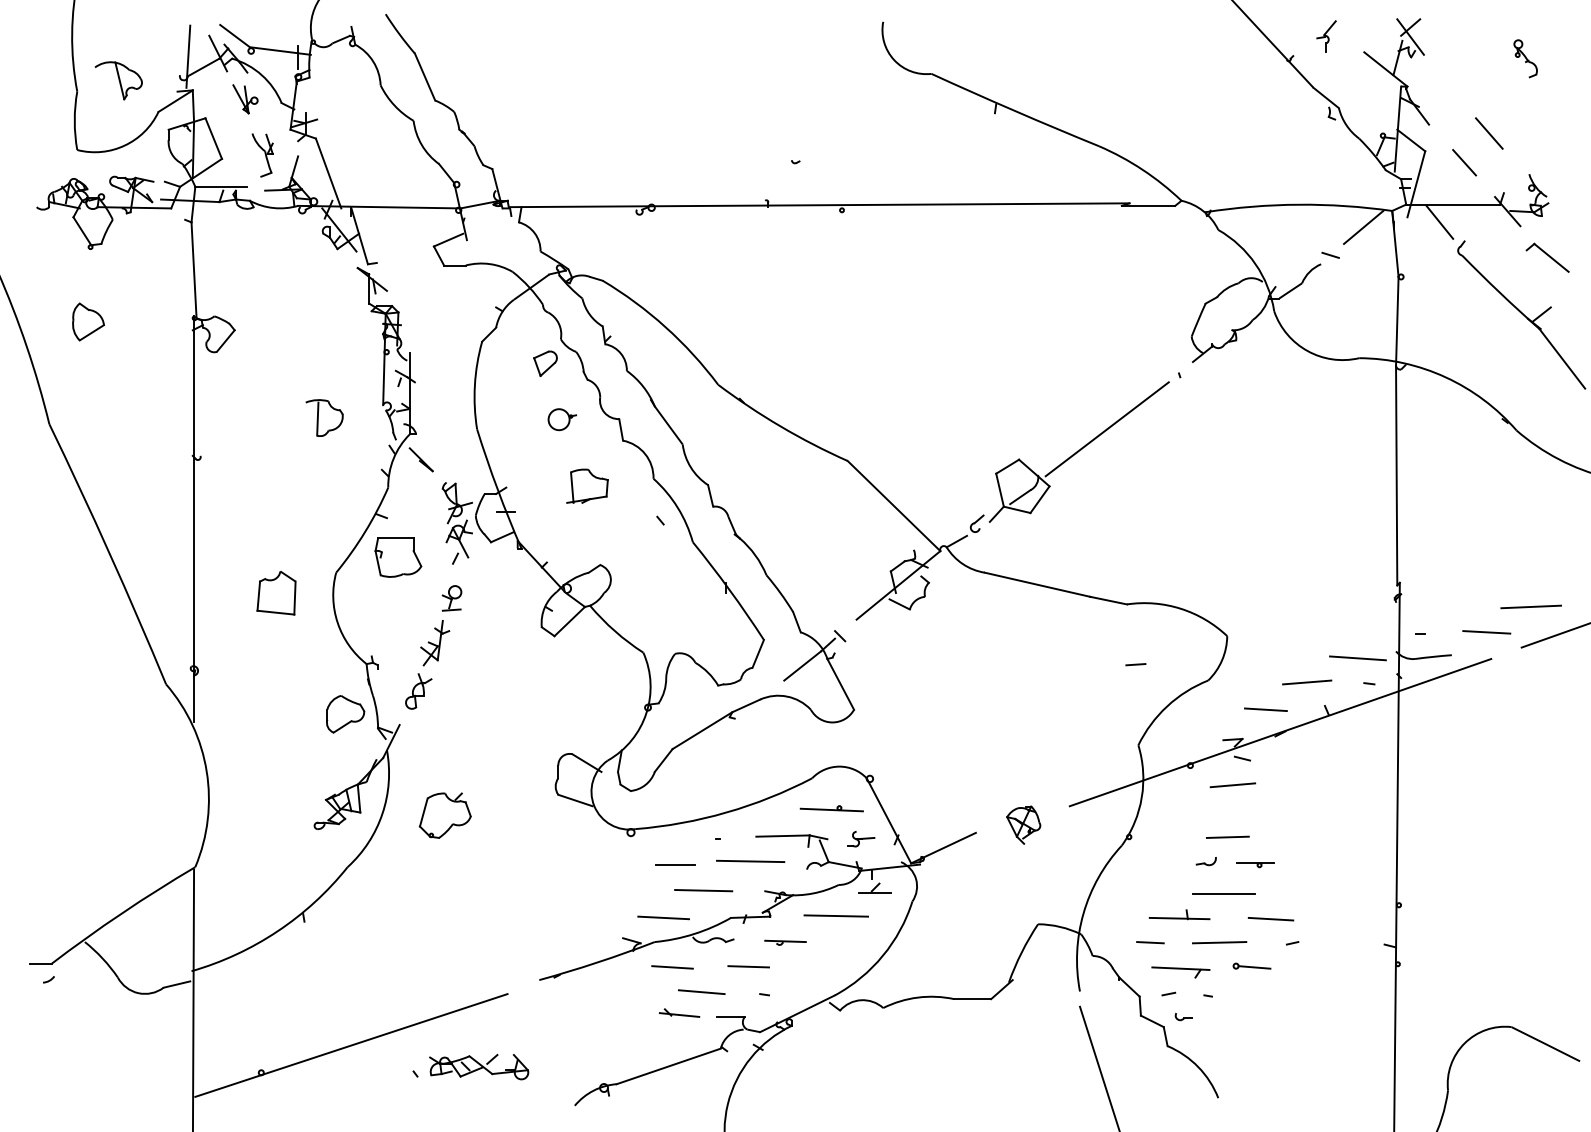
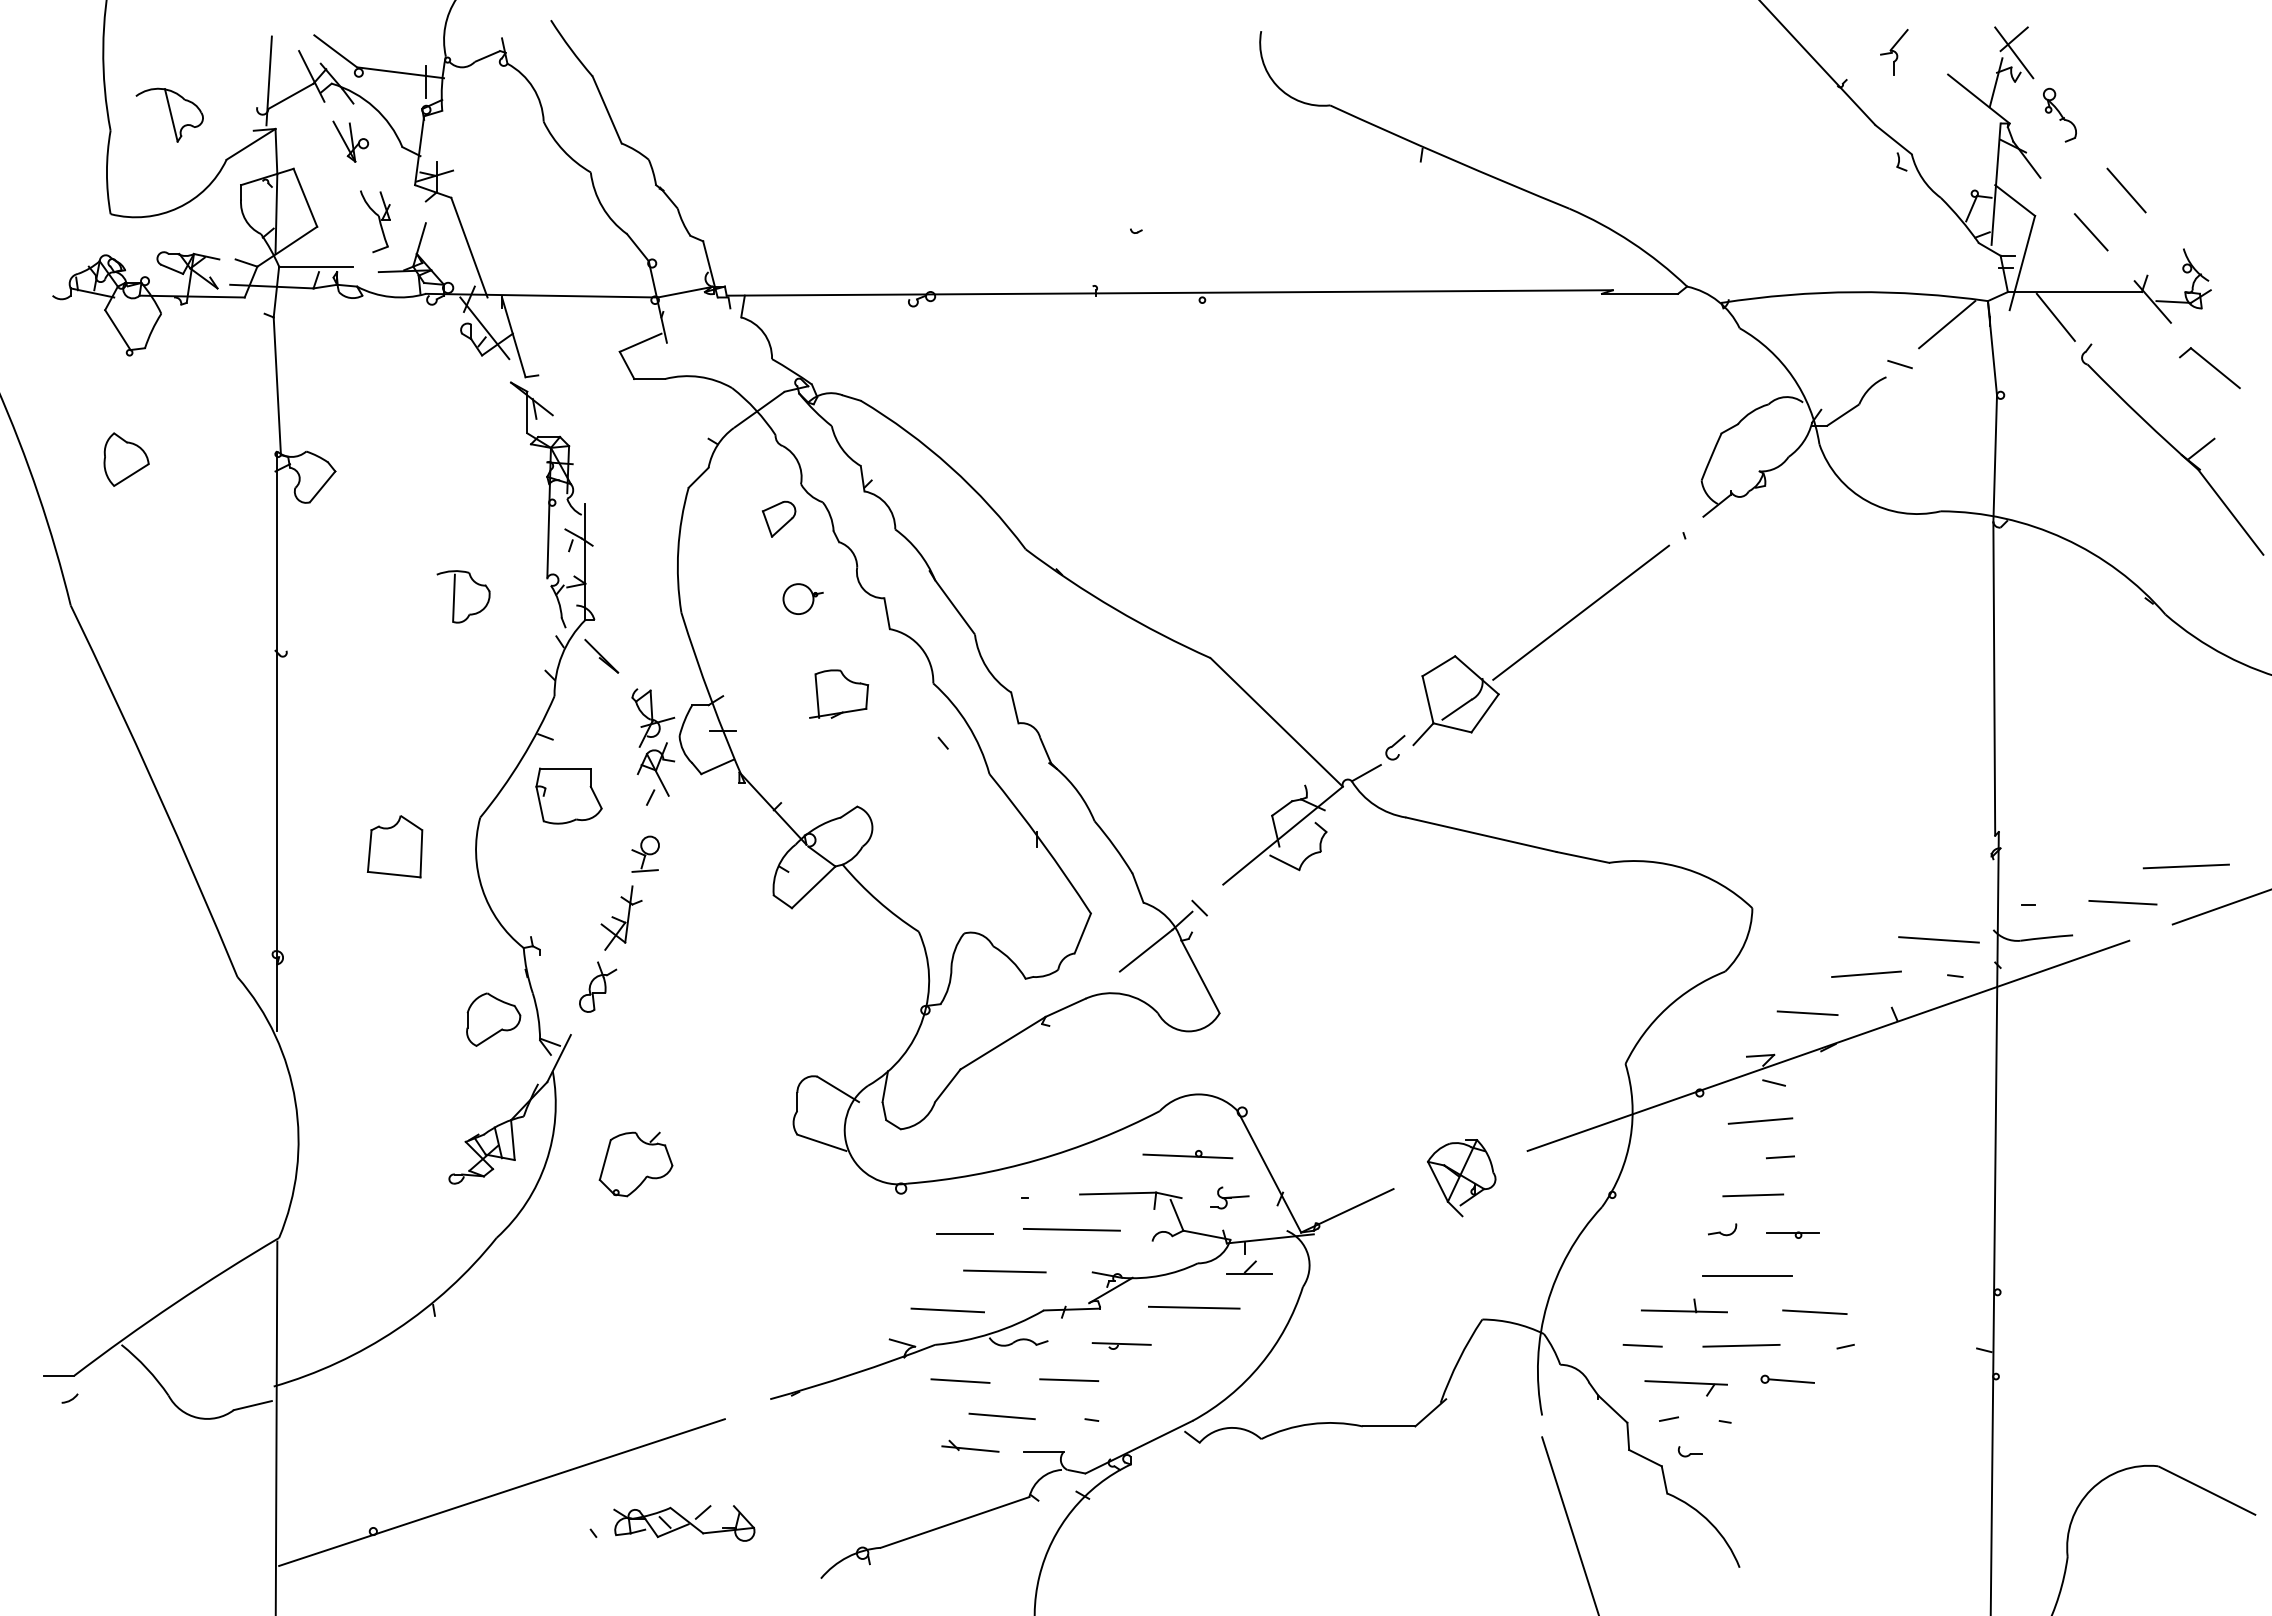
part: (1525, 58) -> (2059, 114), moved
line: (1135, 664) -> (1779, 1157), moved
part: (1023, 824) -> (1461, 1177), size x1.43

